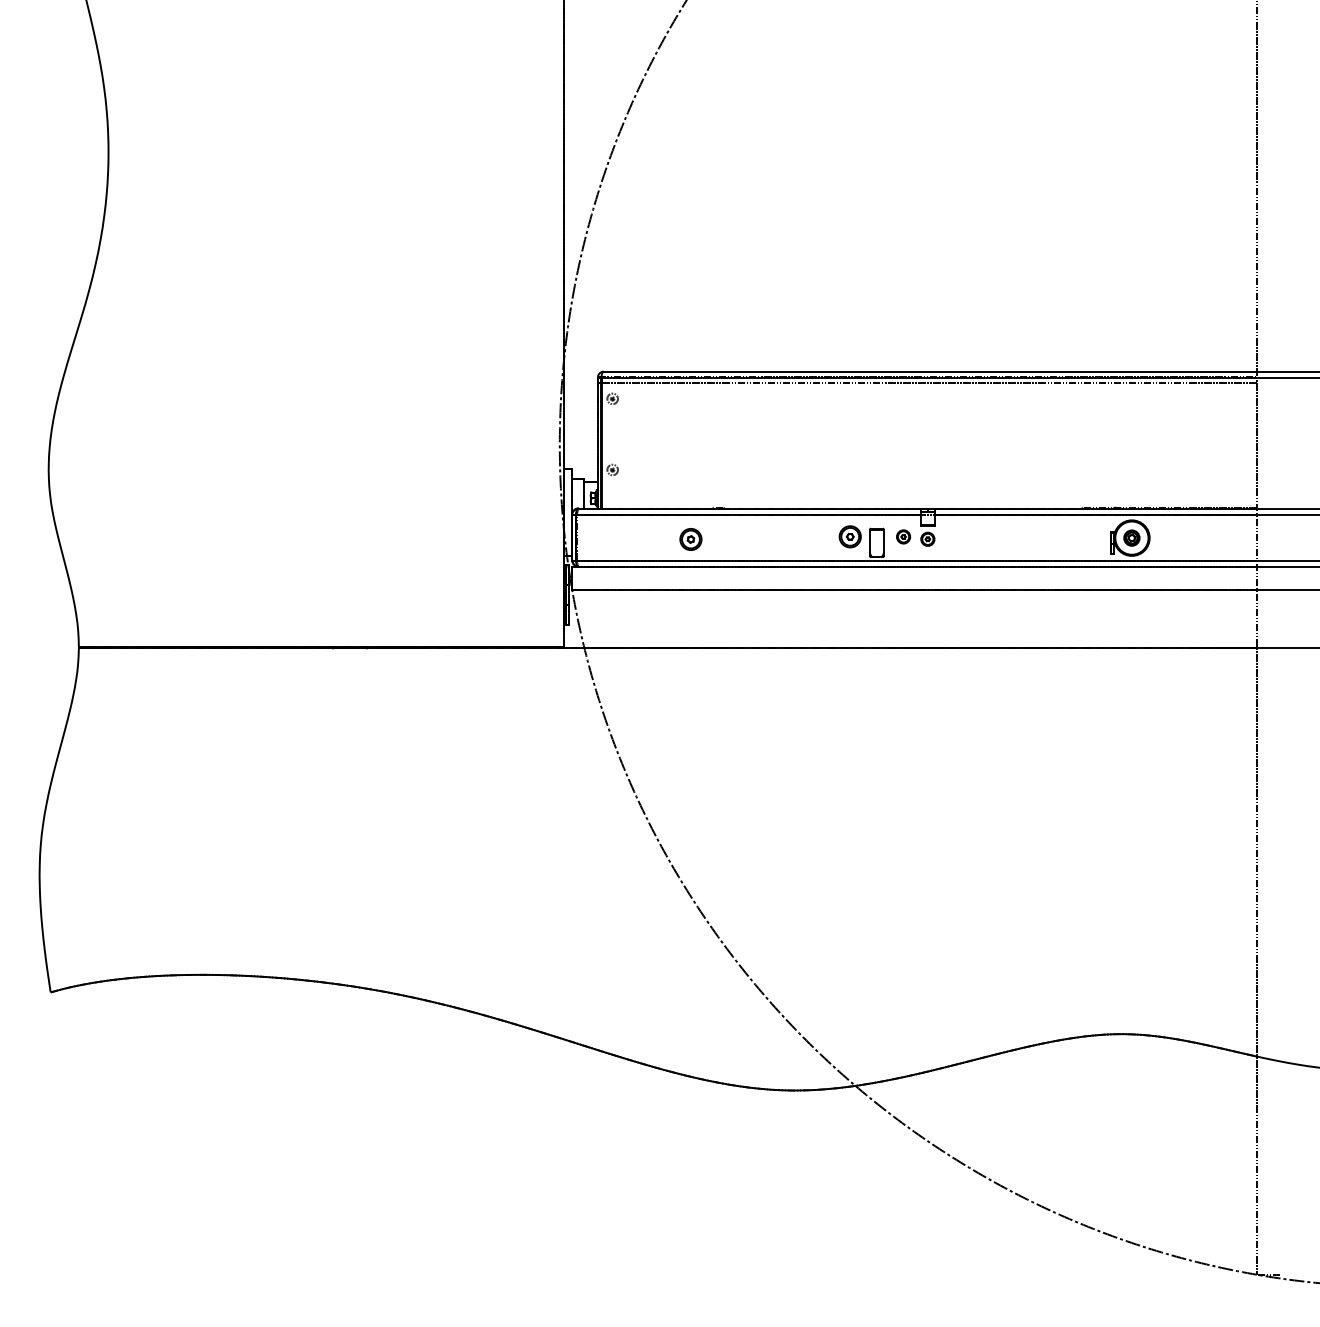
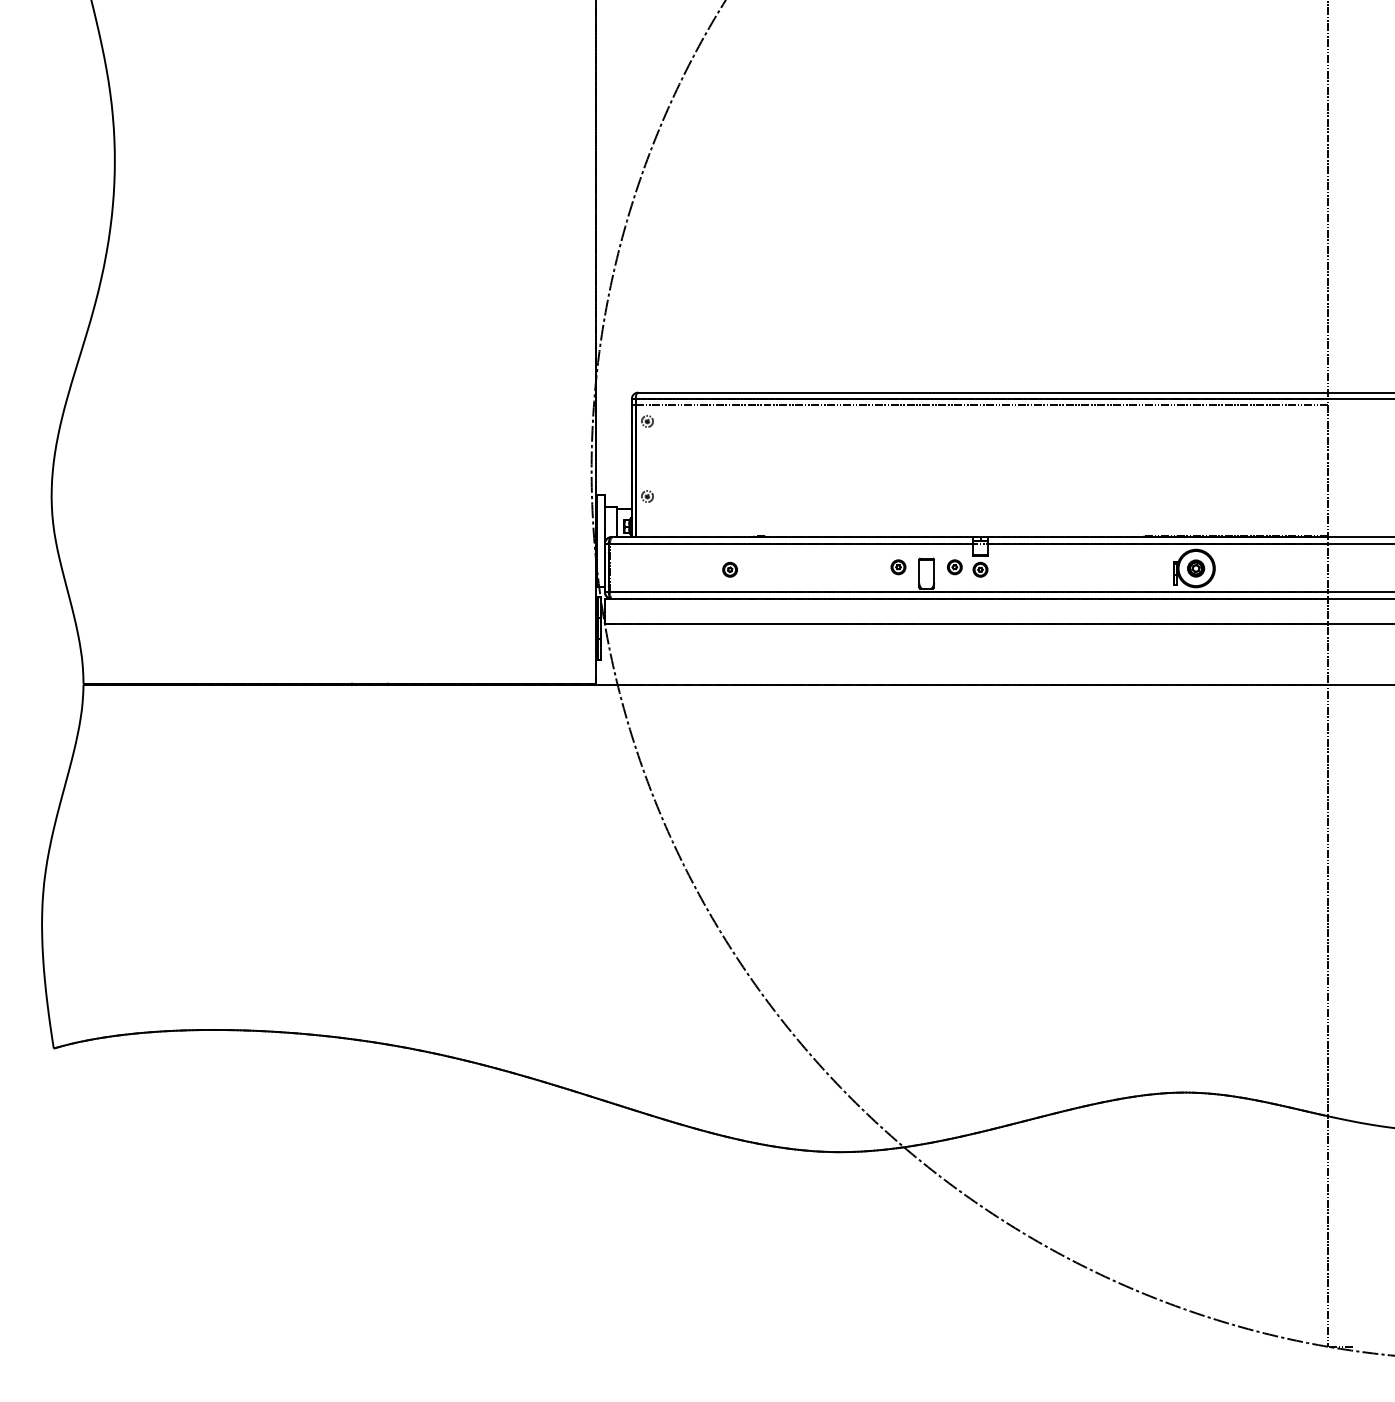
part: (850, 537) -> (898, 567), size x0.62
part: (690, 539) -> (729, 569), size x0.62

